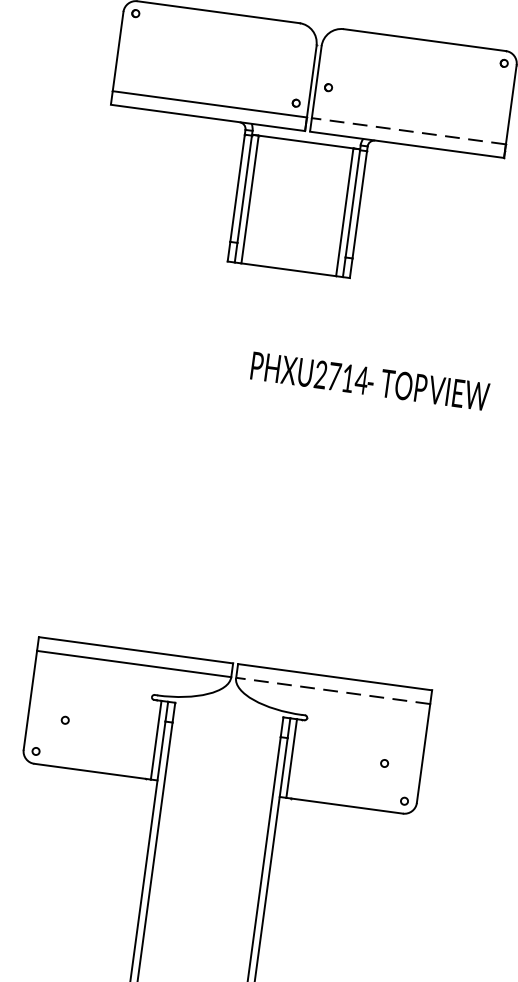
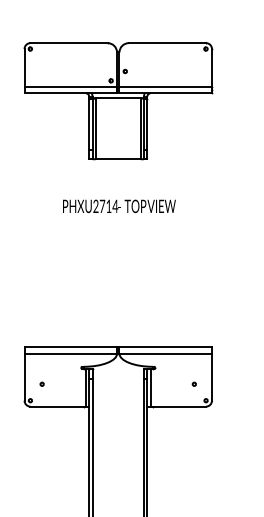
line: (408, 130) -> (165, 86), dashed -> solid
text: (370, 381) -> (119, 206), moved
line: (332, 690) -> (165, 353), dashed -> solid

